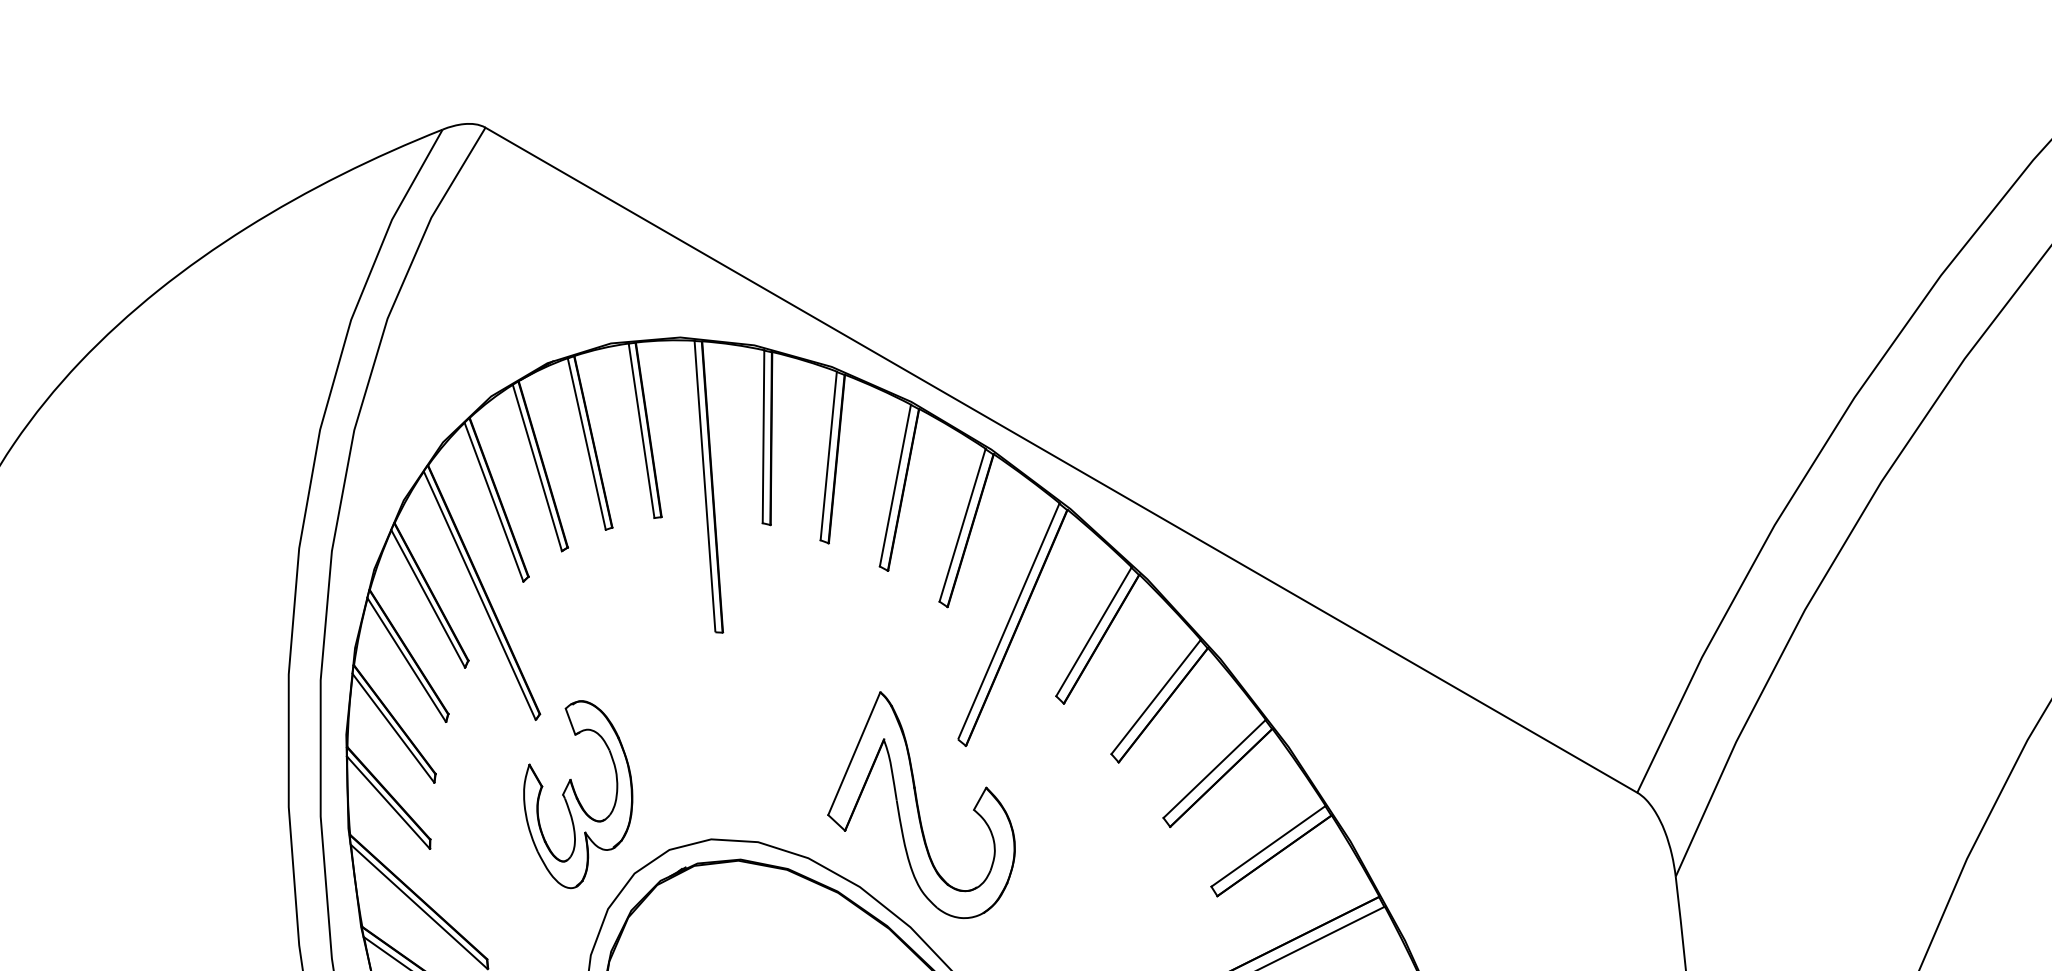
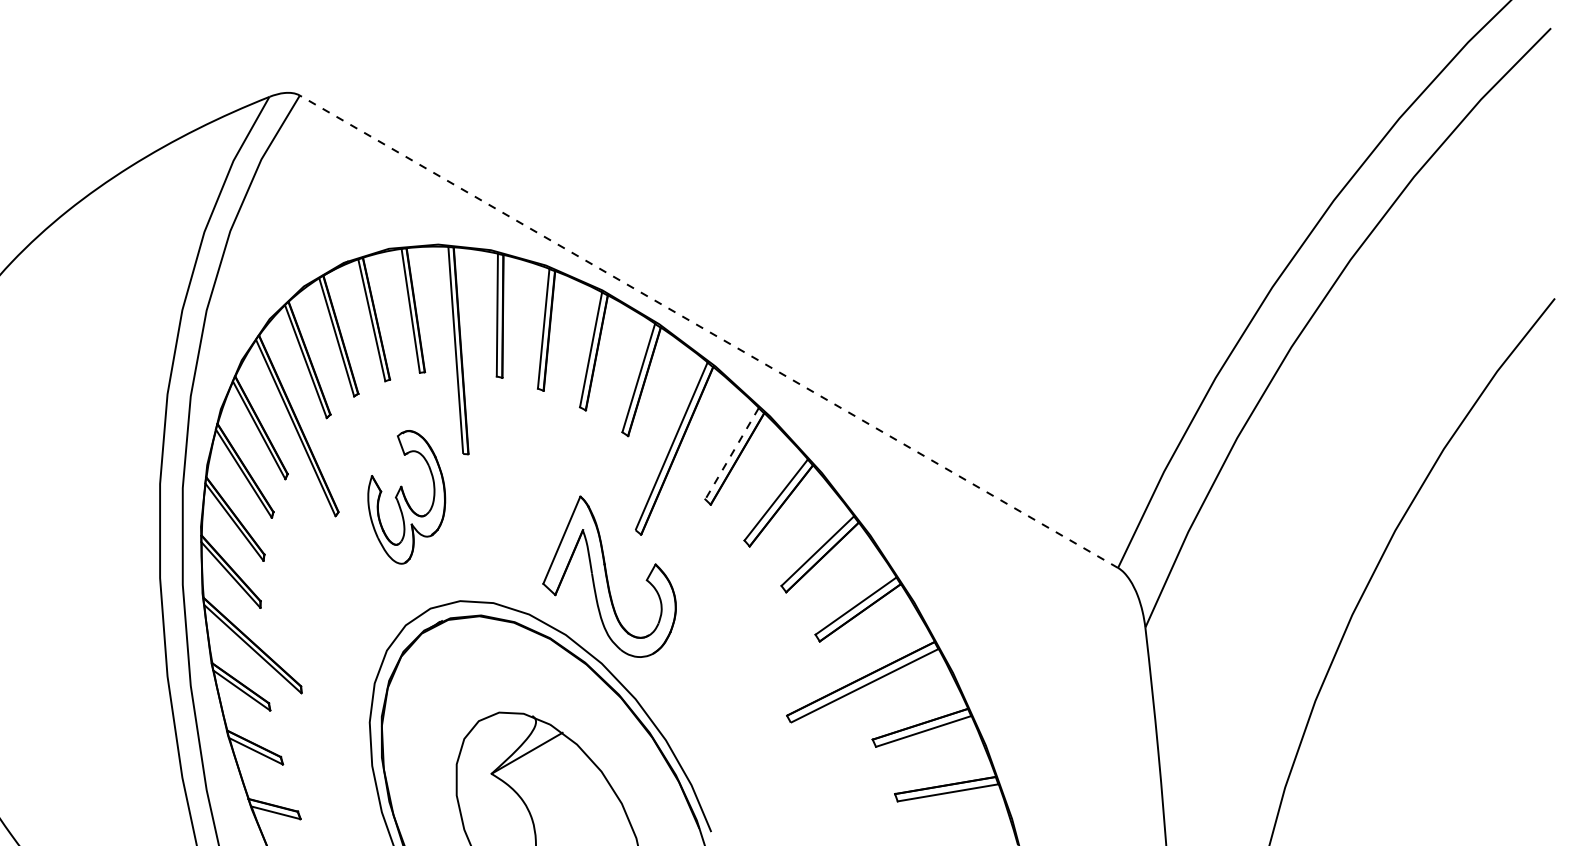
line: (1060, 459) -> (708, 331), solid -> dashed
line: (1094, 631) -> (732, 453), solid -> dashed
part: (577, 794) -> (406, 497), moved

